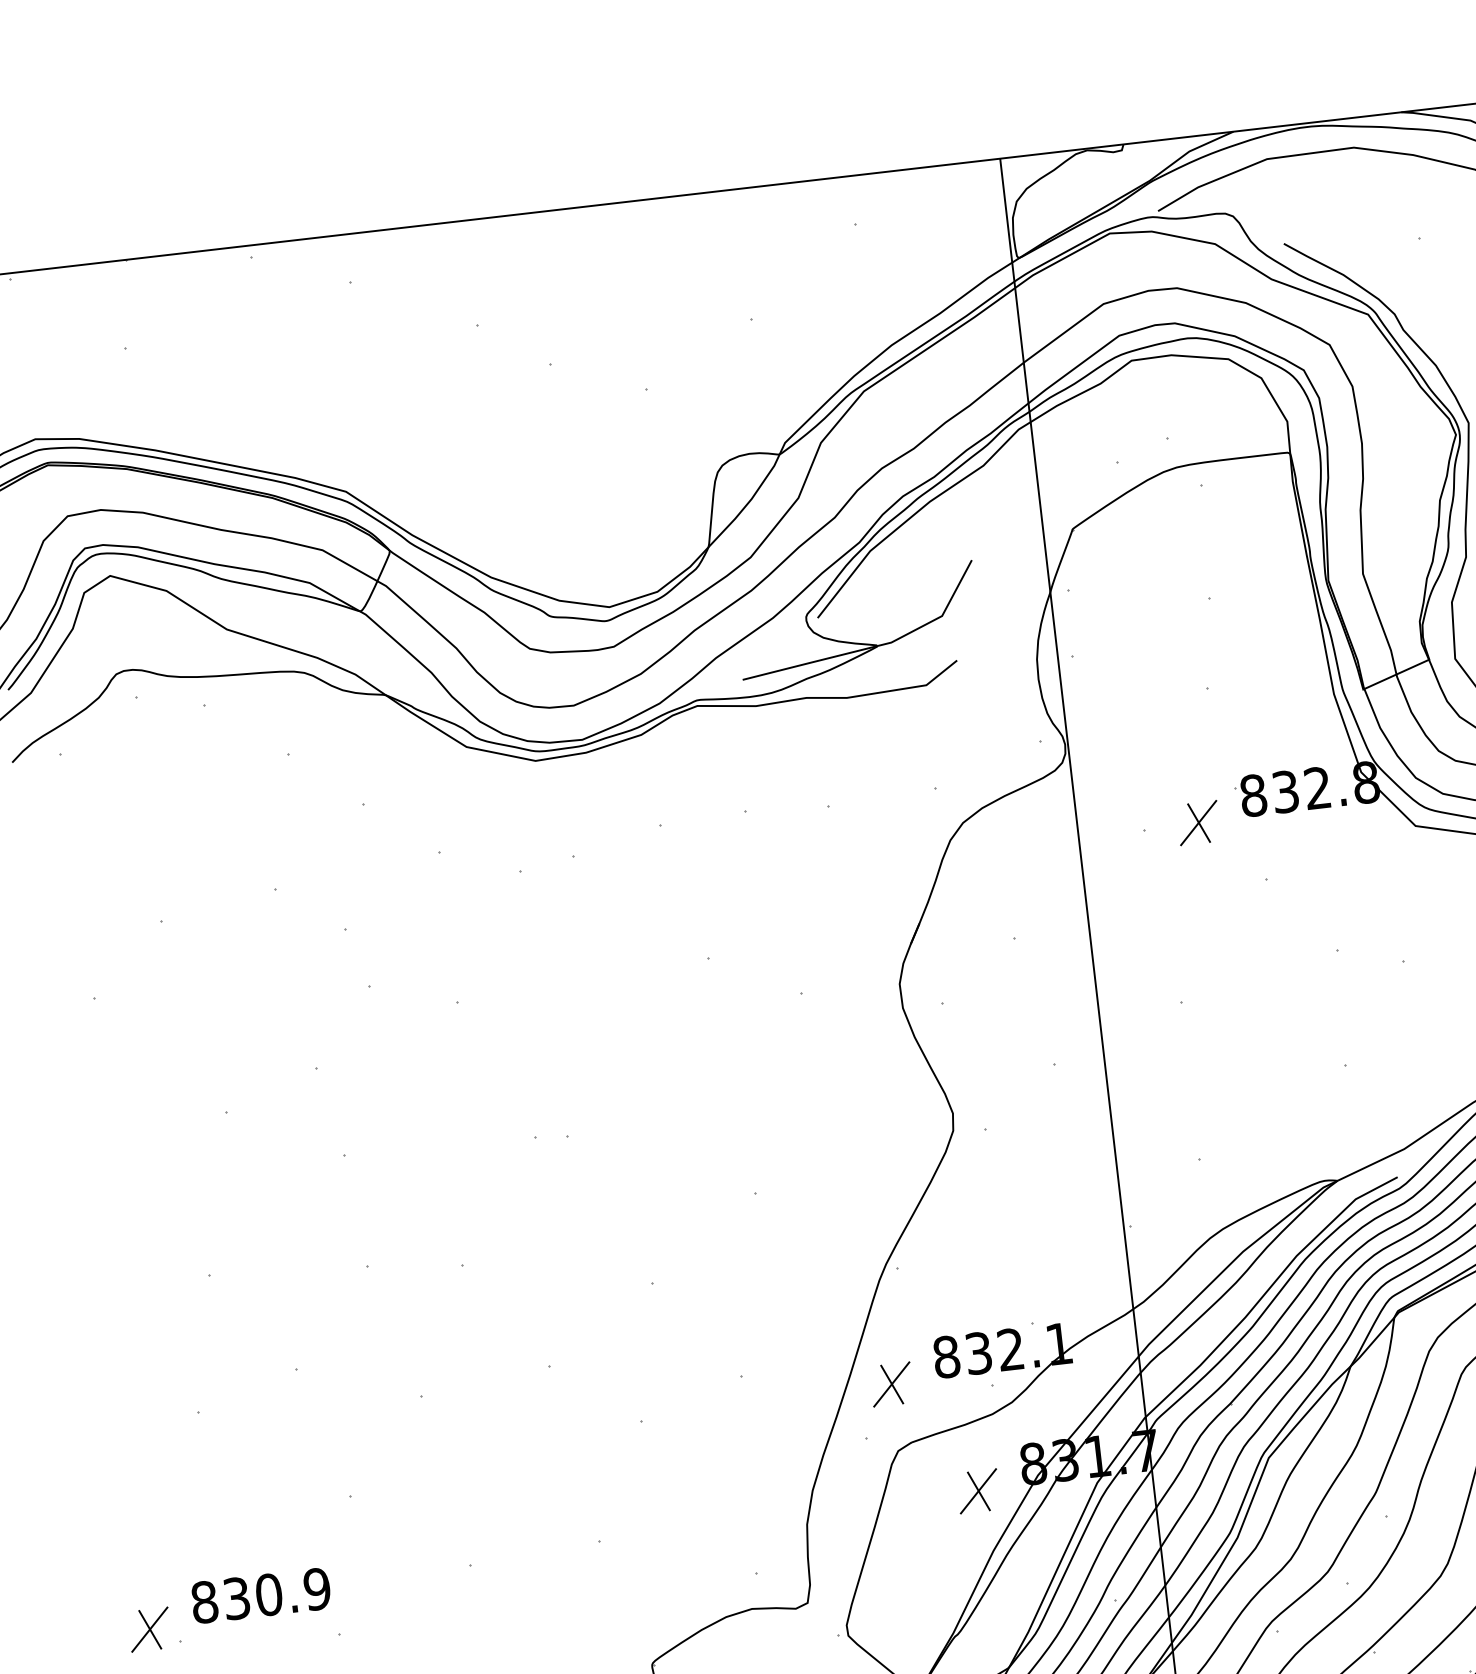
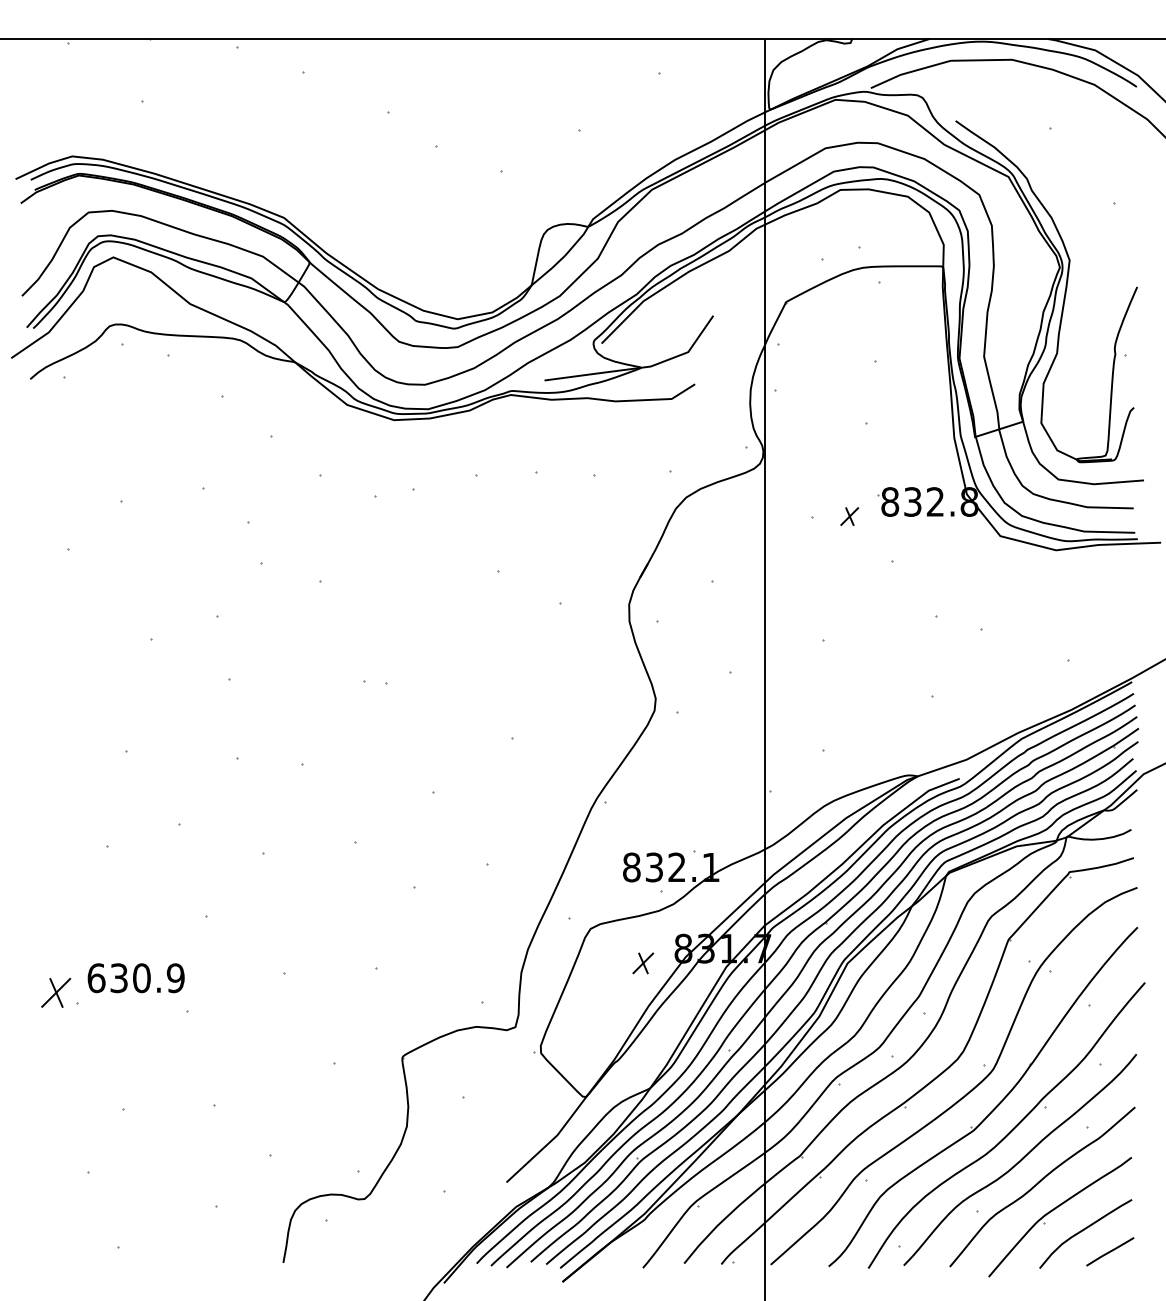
part: (1198, 822) -> (849, 516), size x0.6
part: (891, 1385) -> (591, 882), removed
part: (979, 1491) -> (643, 963), size x0.7
text: (204, 1601) -> (96, 977), 830.9 -> 630.9

